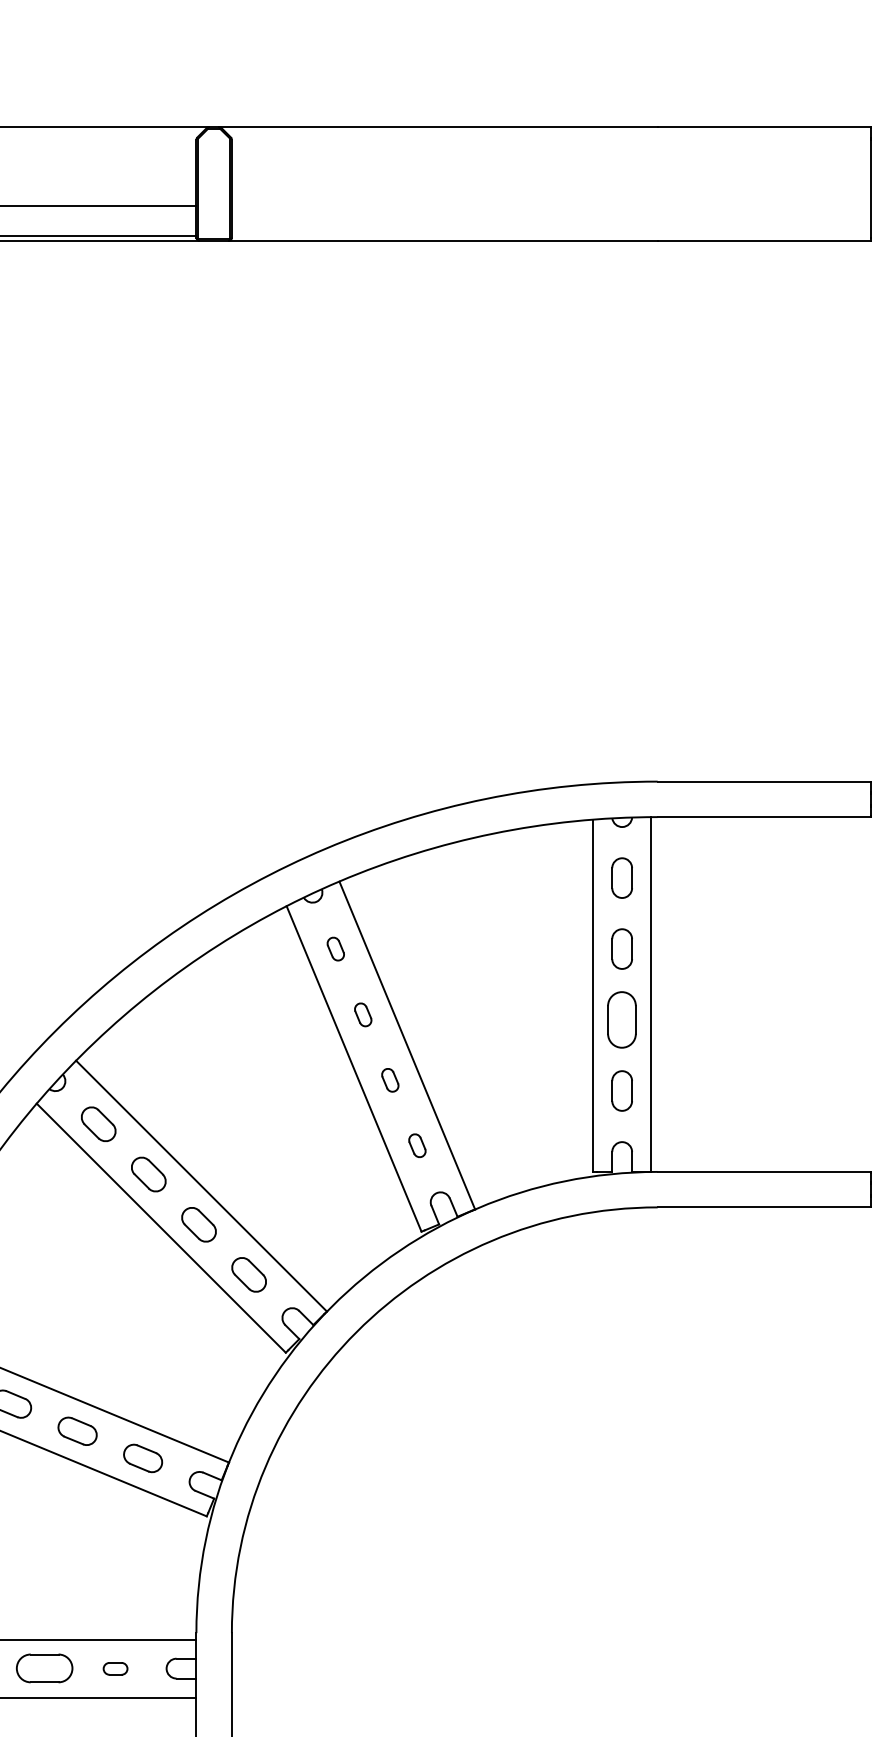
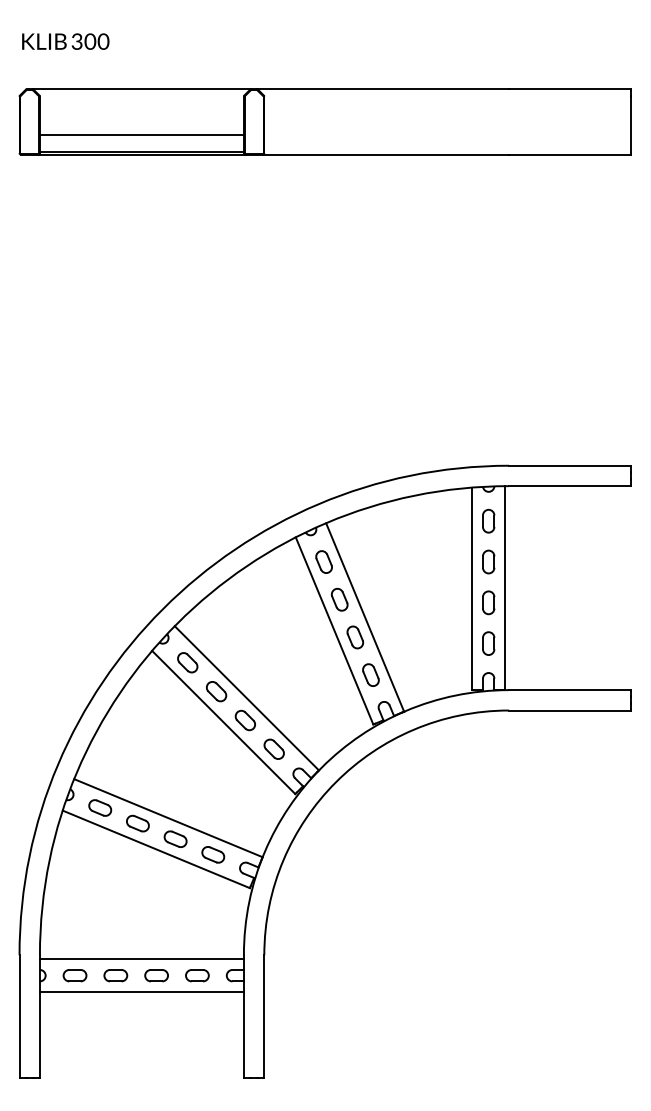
part: (334, 948) -> (323, 561), size x1.67
part: (362, 1014) -> (339, 599), size x1.67
part: (621, 1019) -> (488, 602), size x0.71
part: (390, 1080) -> (355, 637), size x1.67
part: (416, 1144) -> (370, 674), size x1.67
part: (44, 1668) -> (156, 975), size x0.71
part: (115, 1668) -> (197, 975), size x1.67

